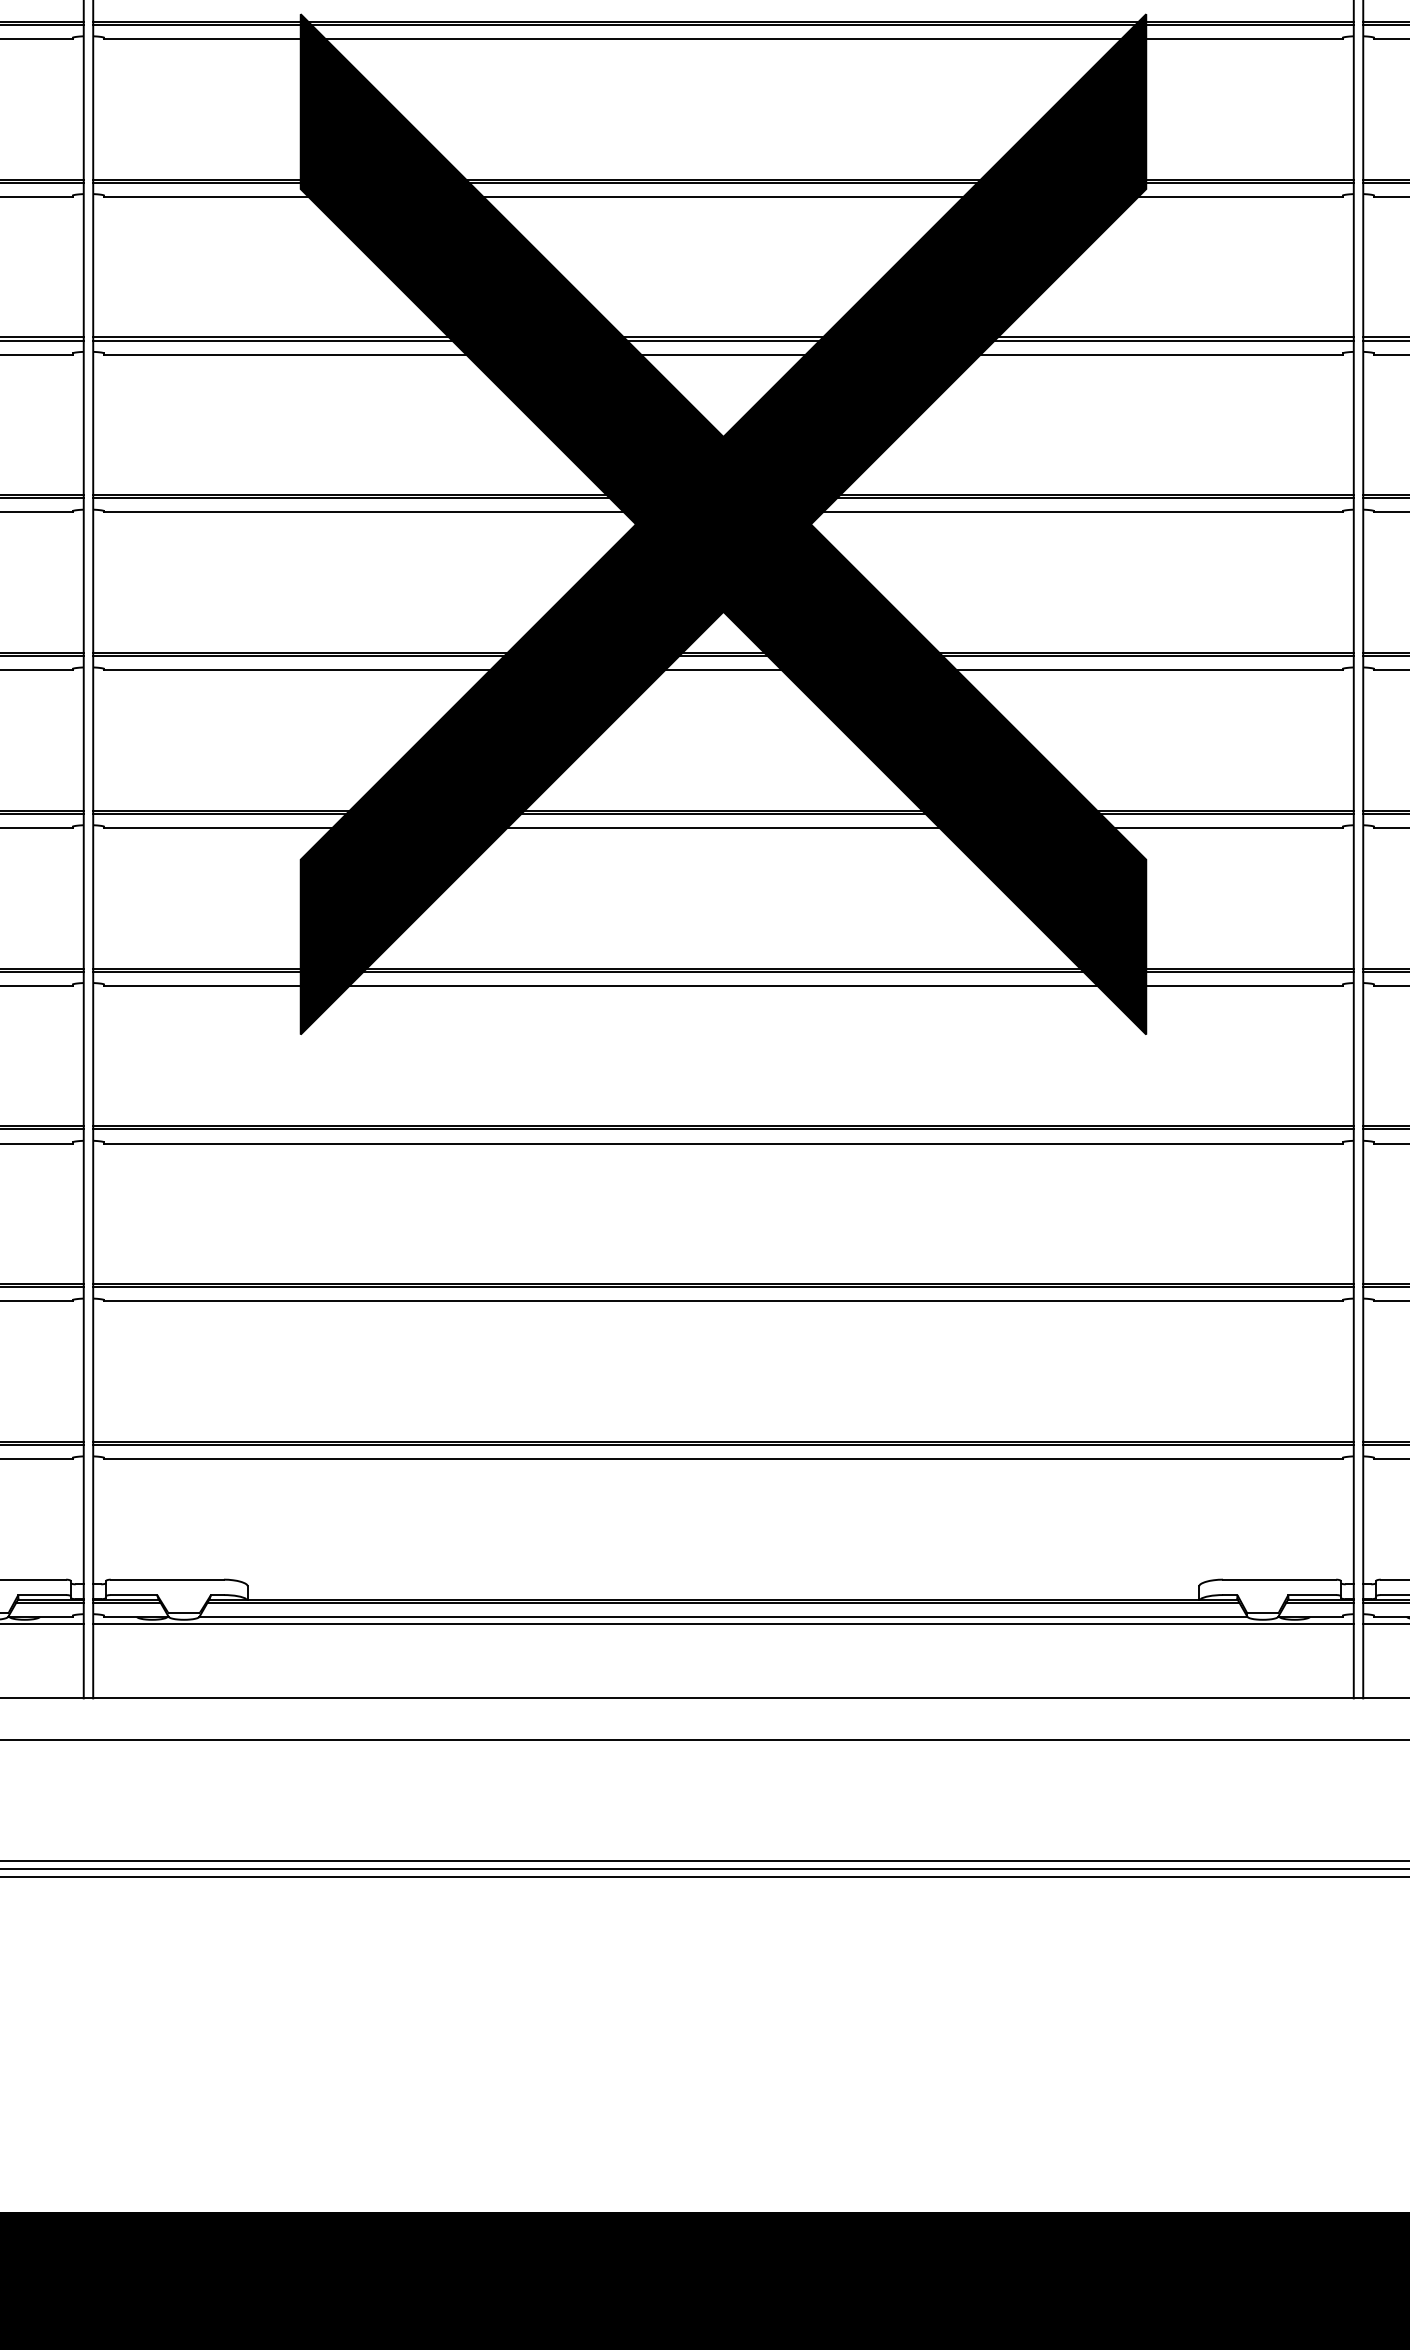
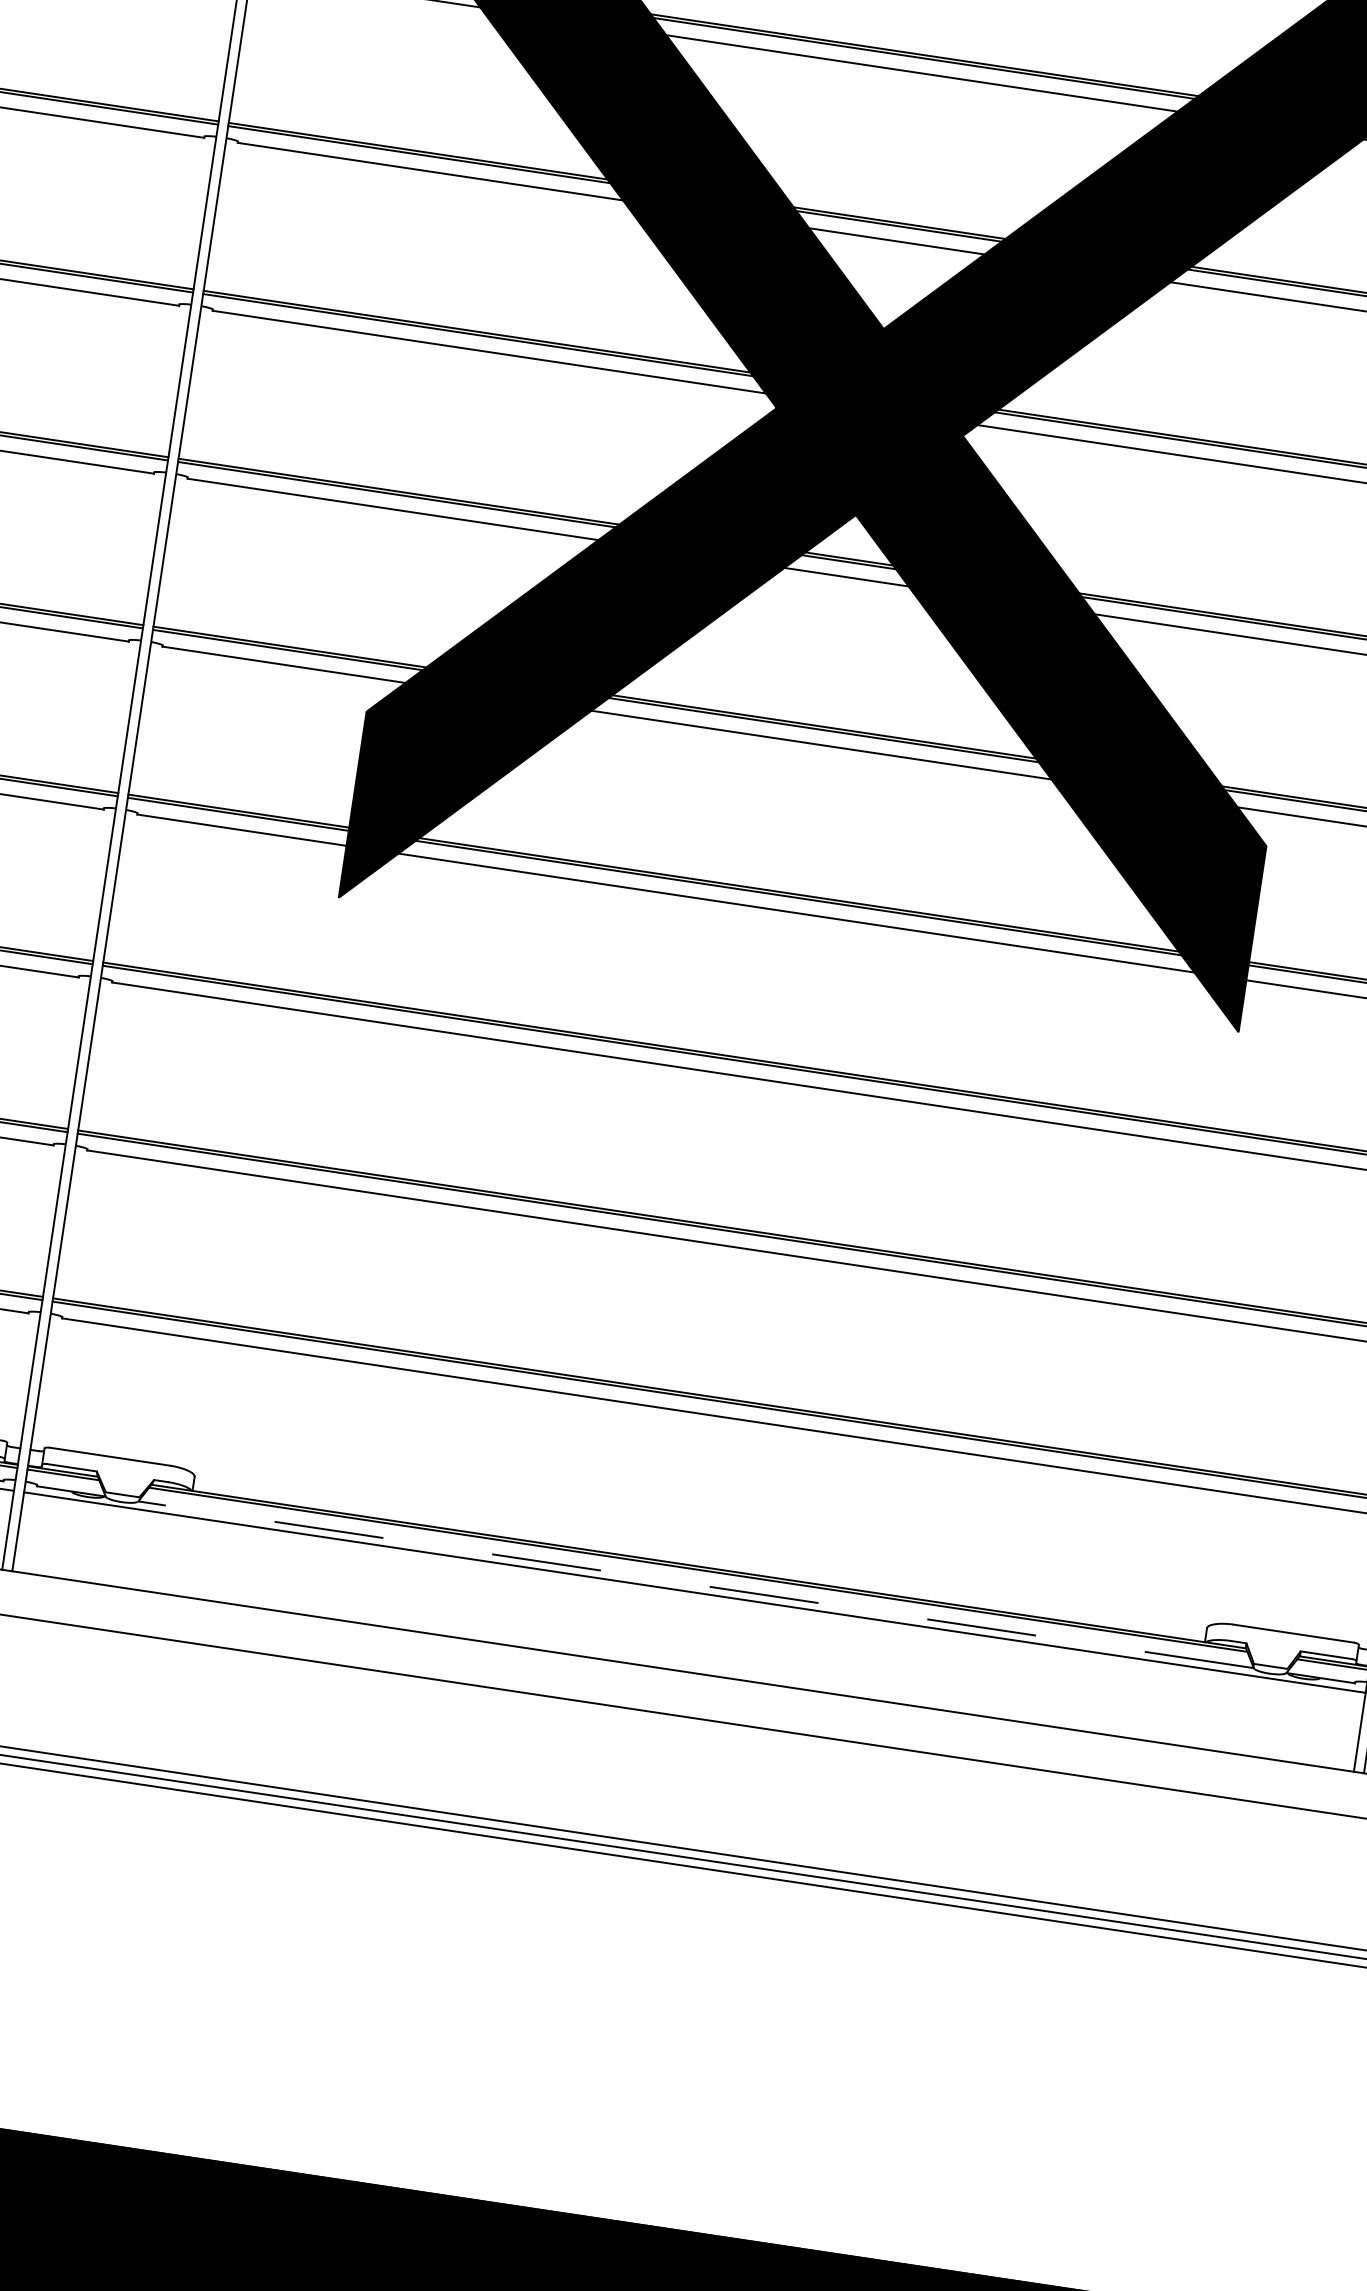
line: (723, 1616) -> (696, 1584), solid -> dashed

